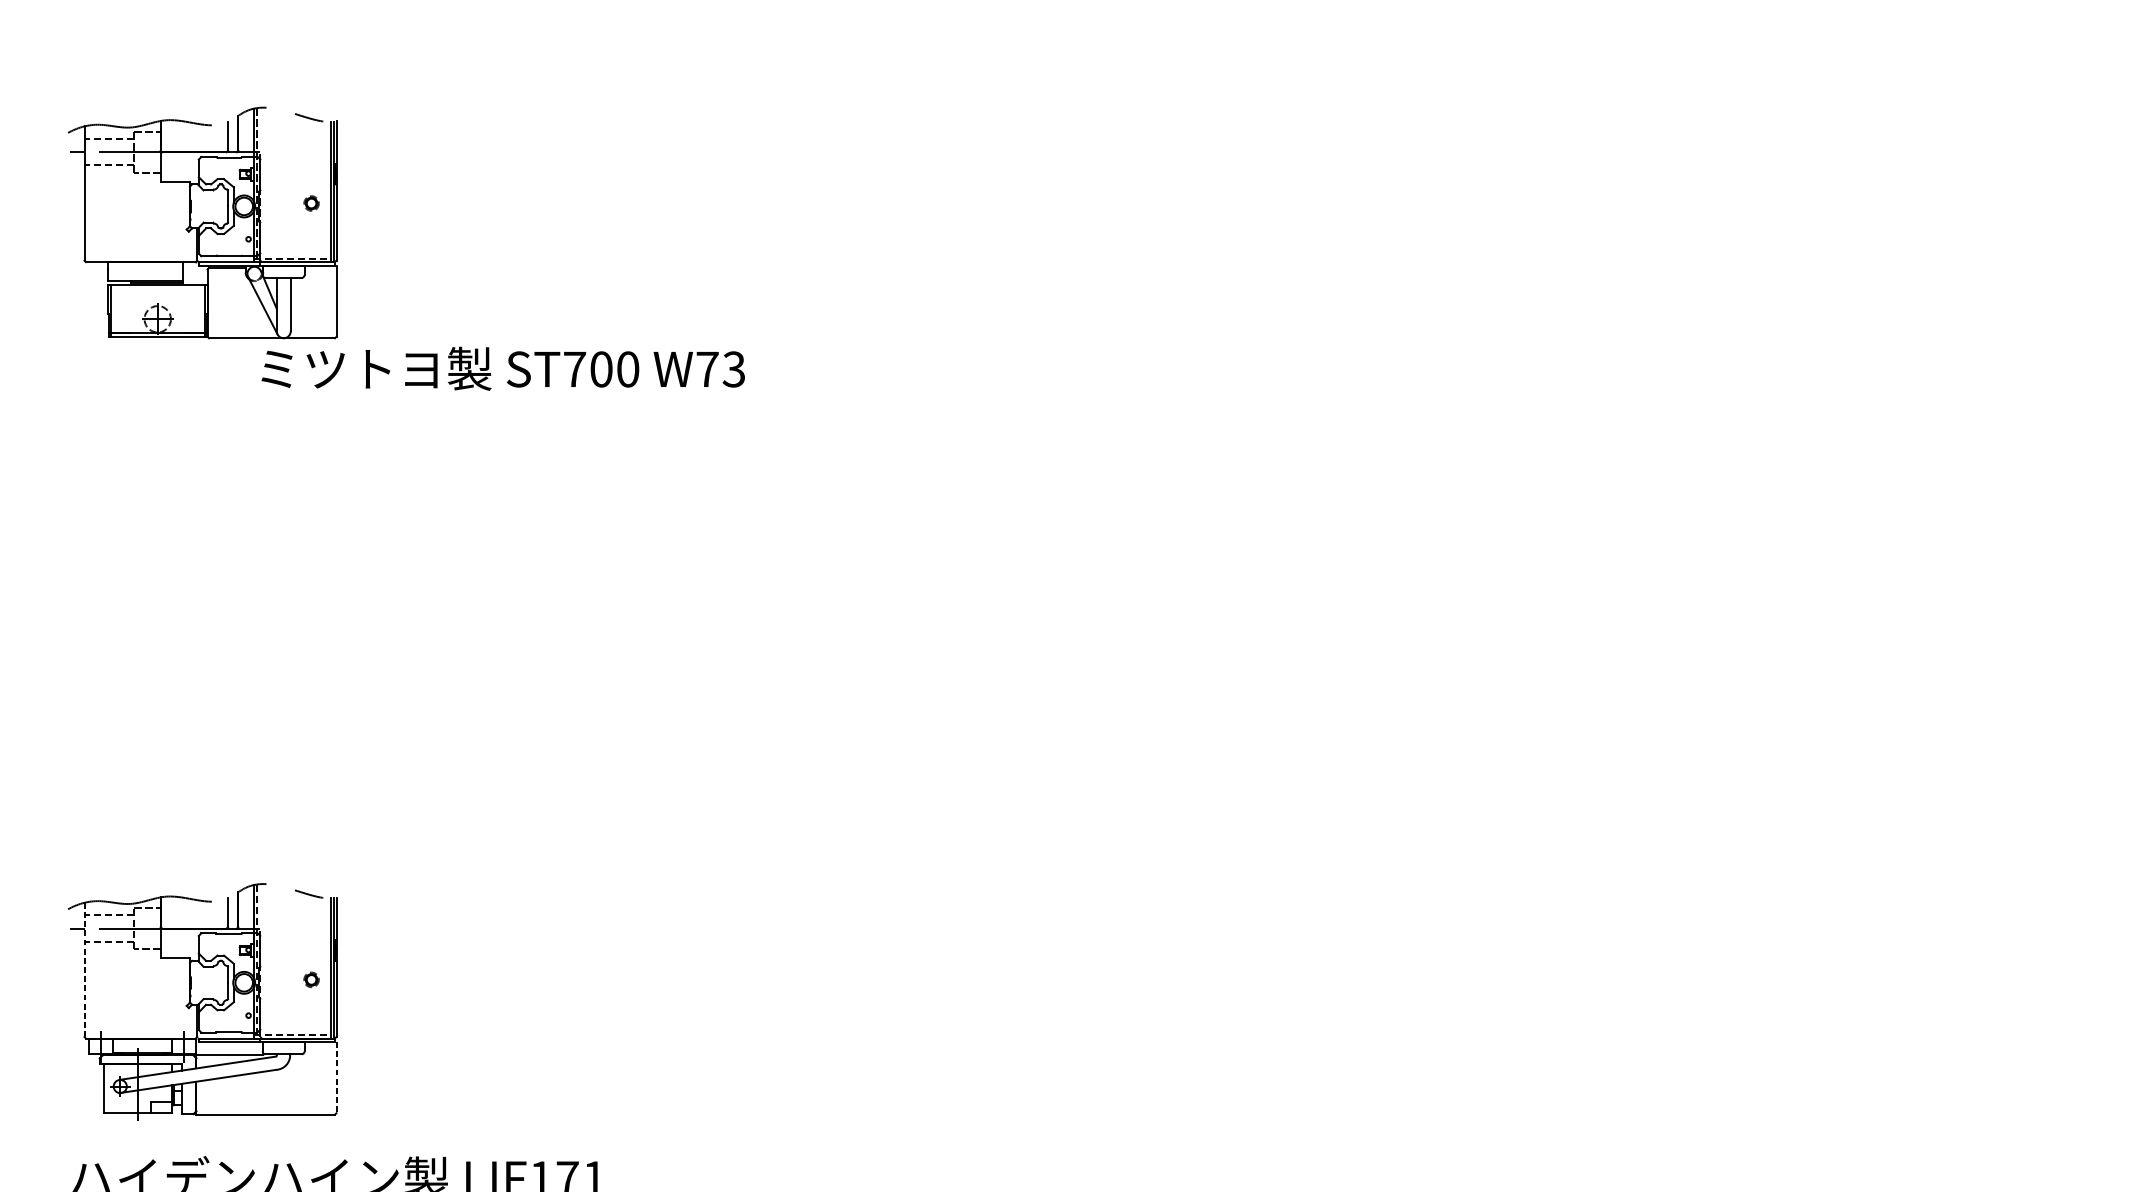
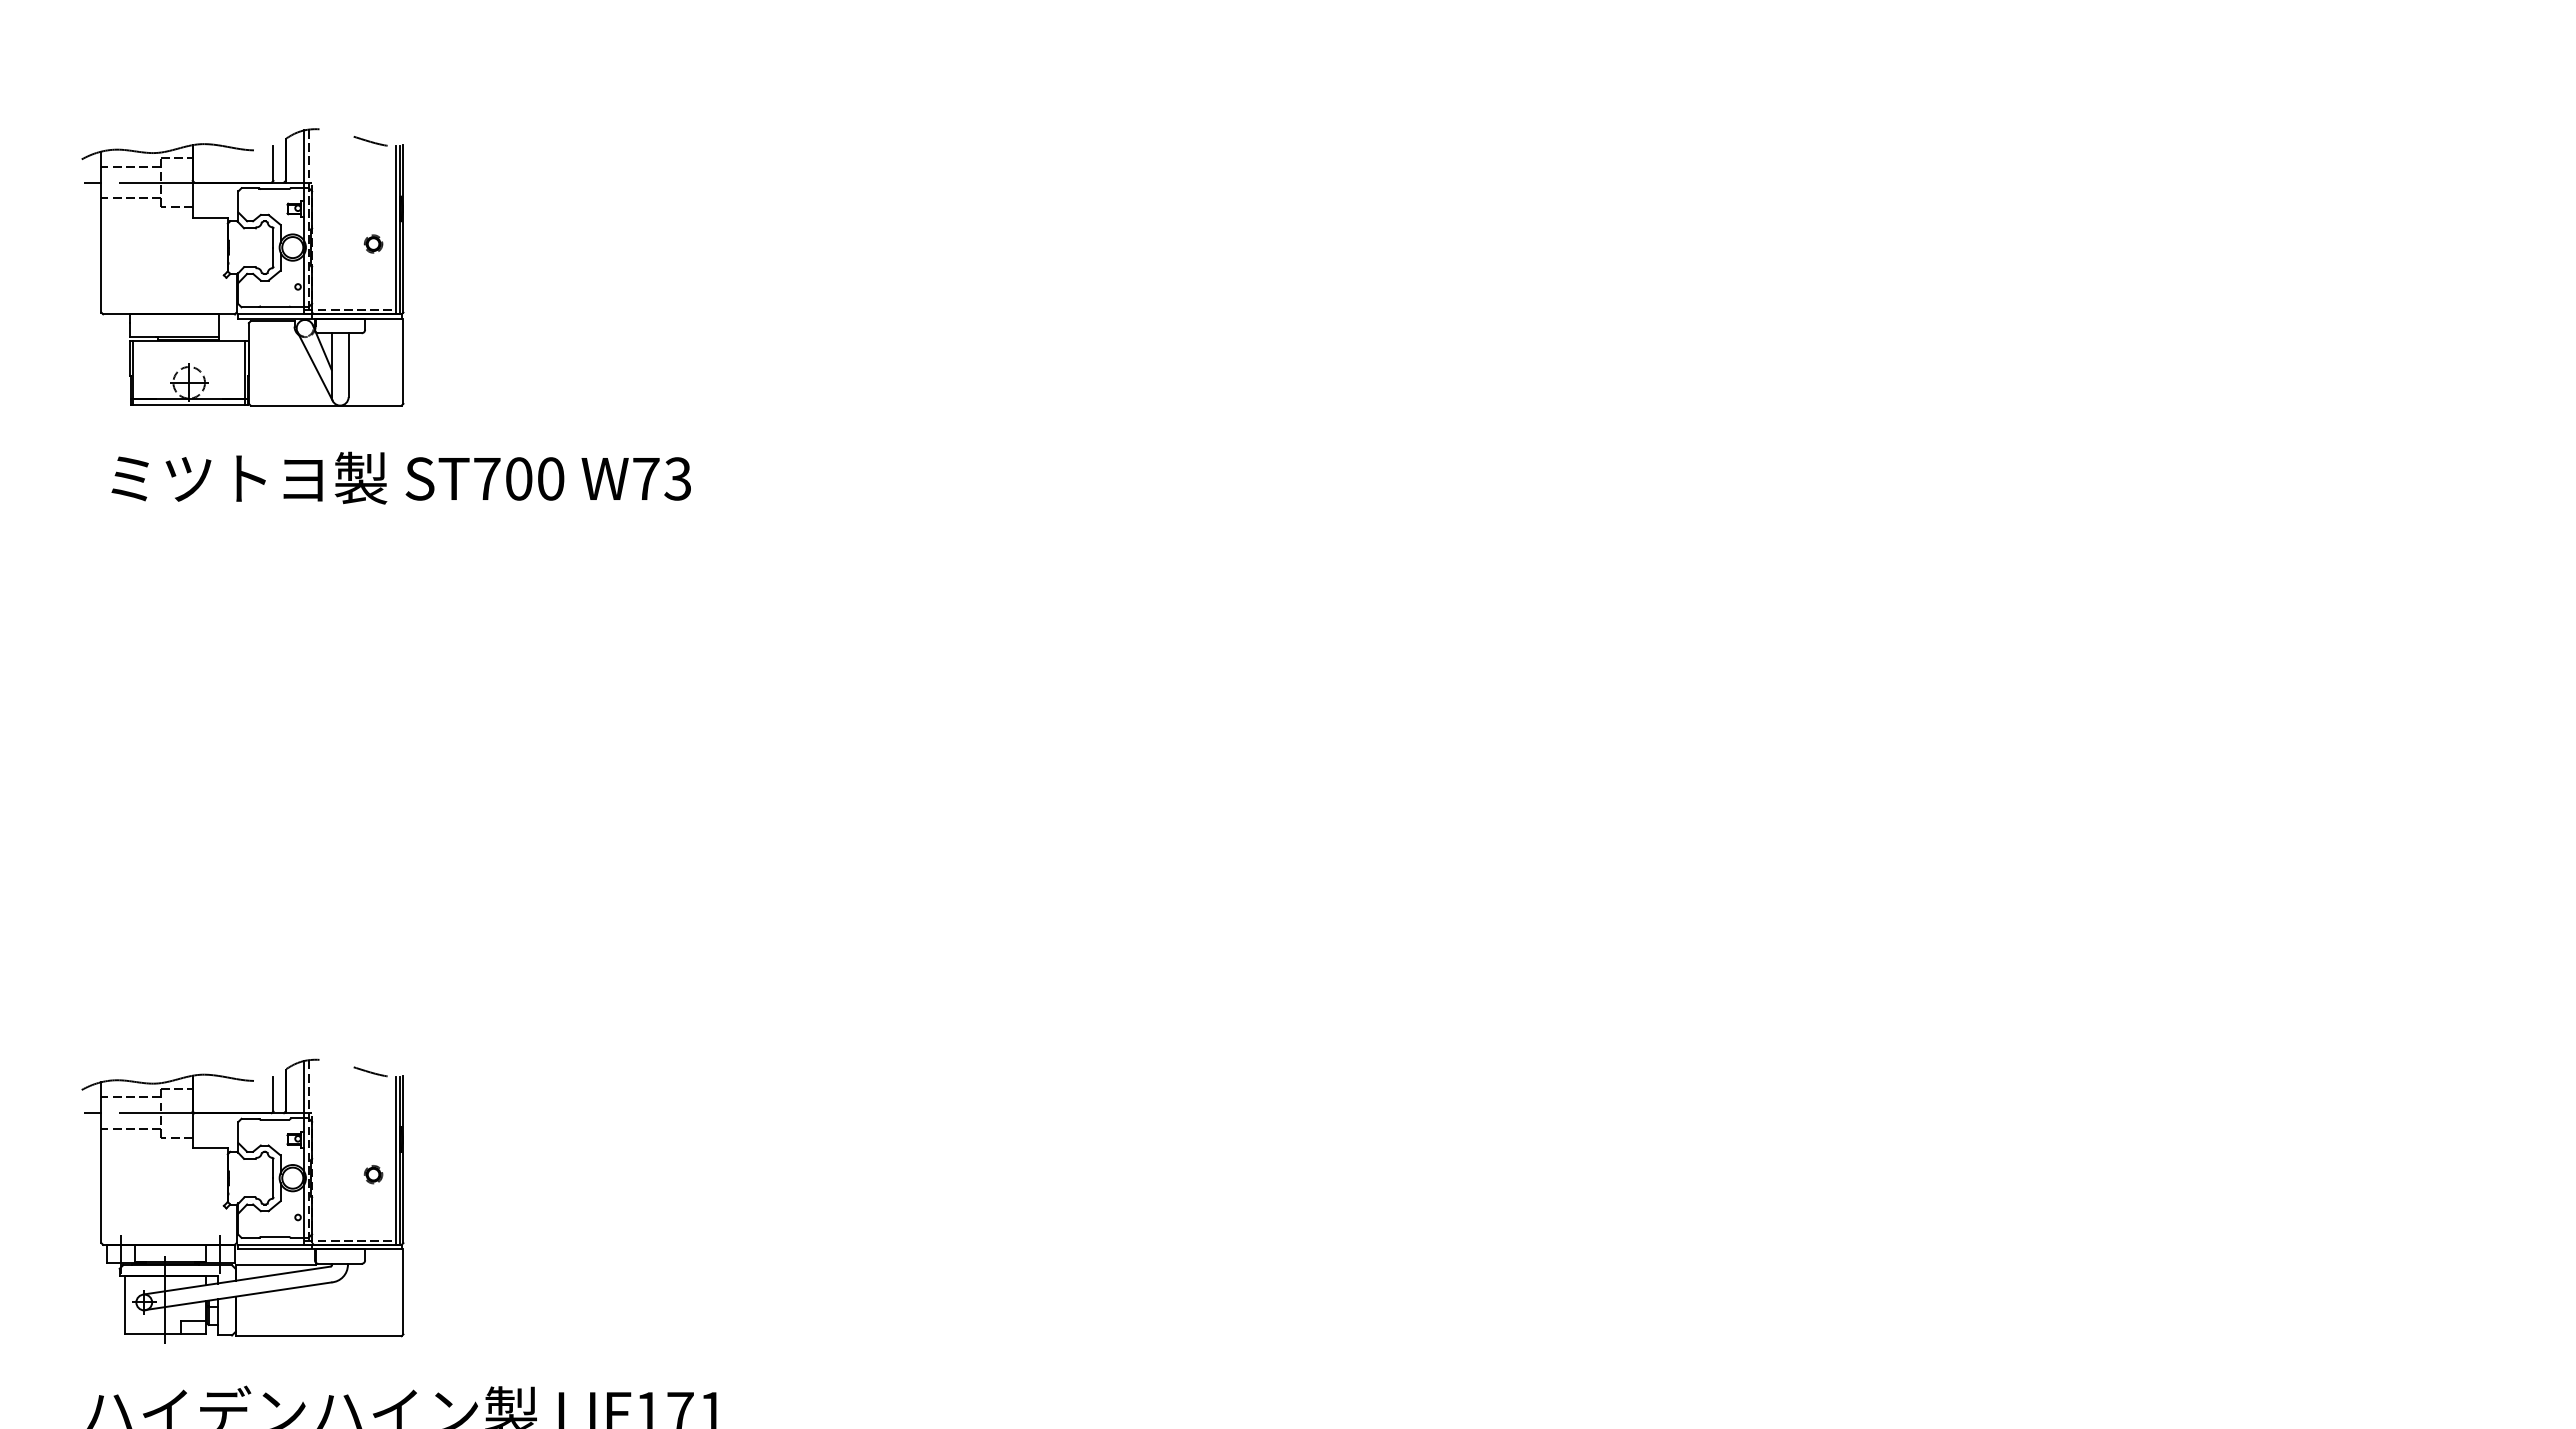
text: (502, 368) -> (400, 477), moved
line: (84, 970) -> (101, 1163), dashed -> solid
line: (336, 1077) -> (403, 1291), dashed -> solid

